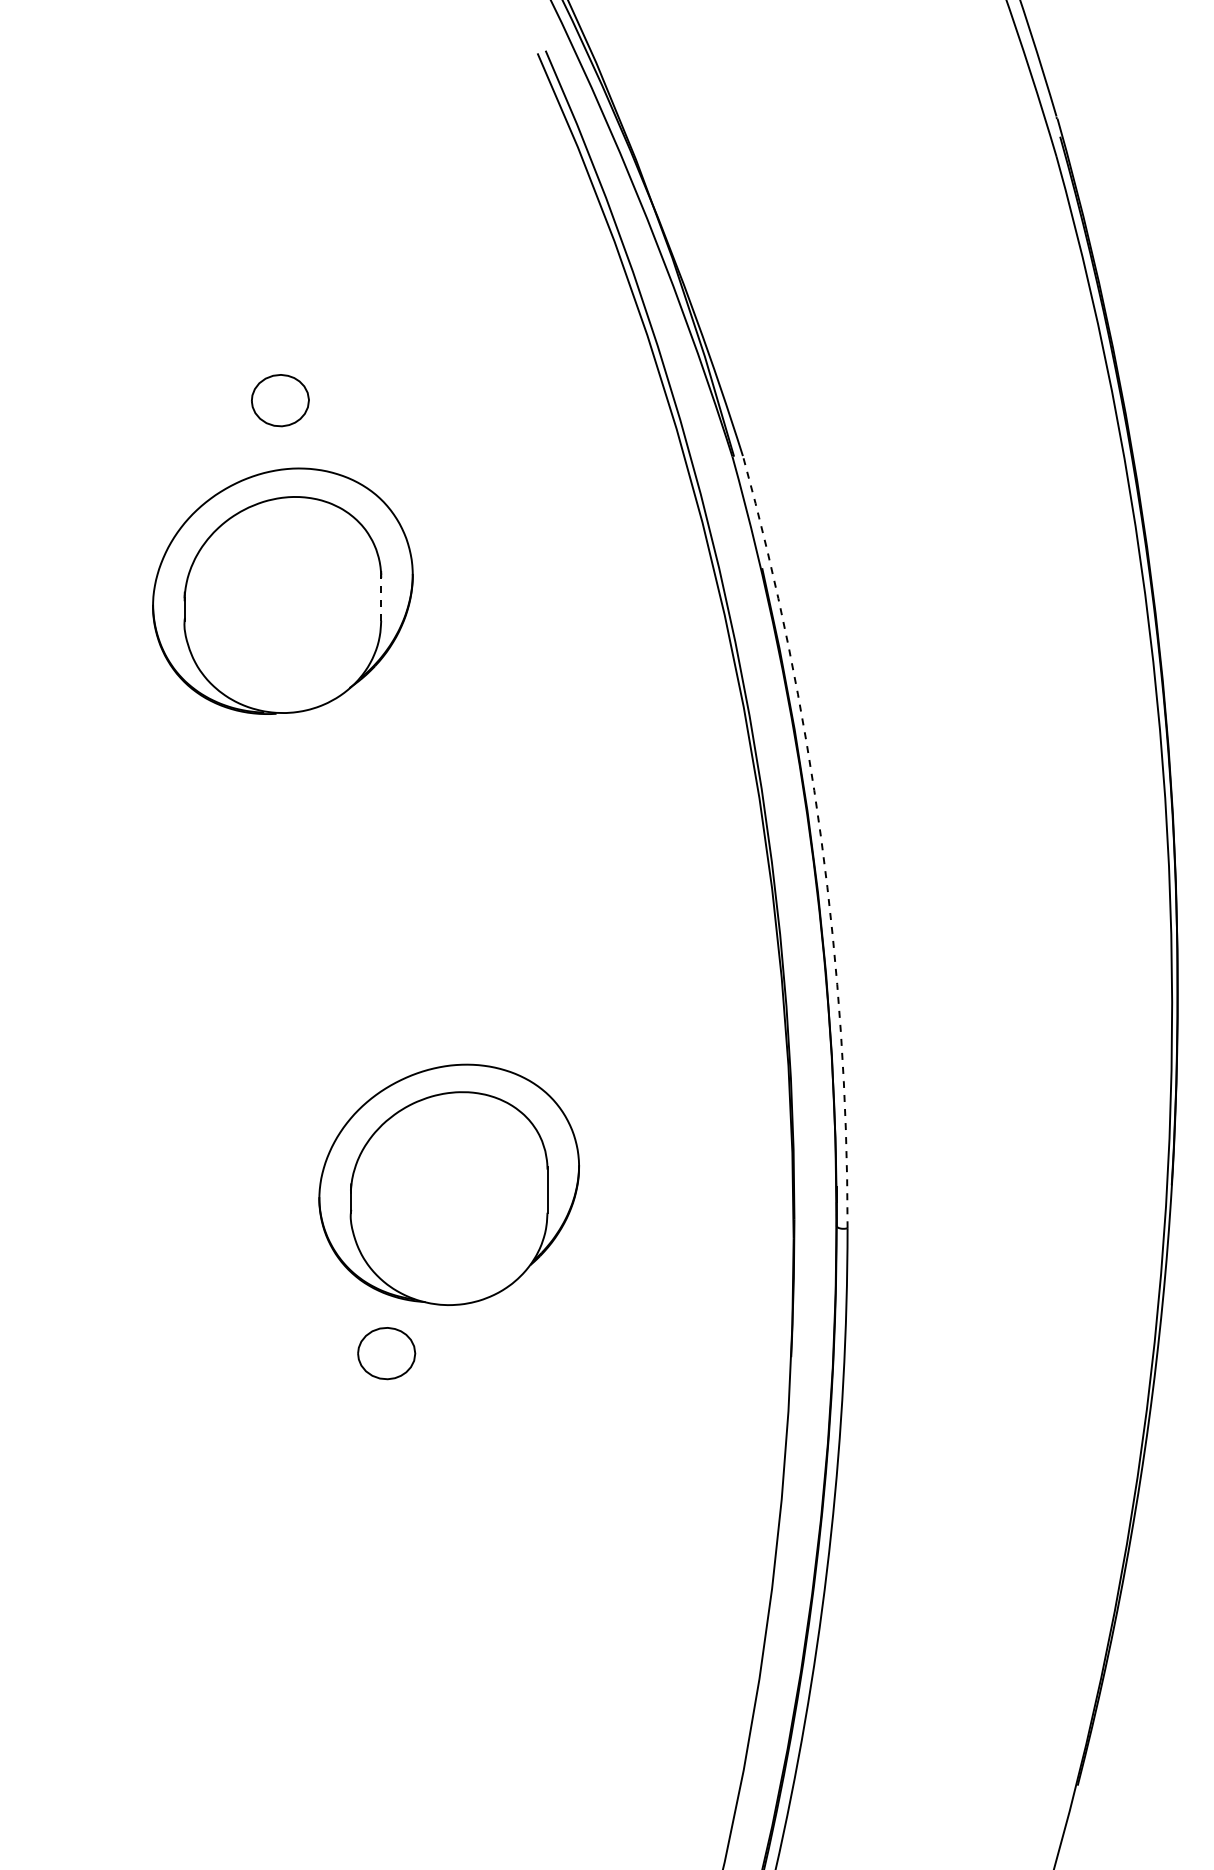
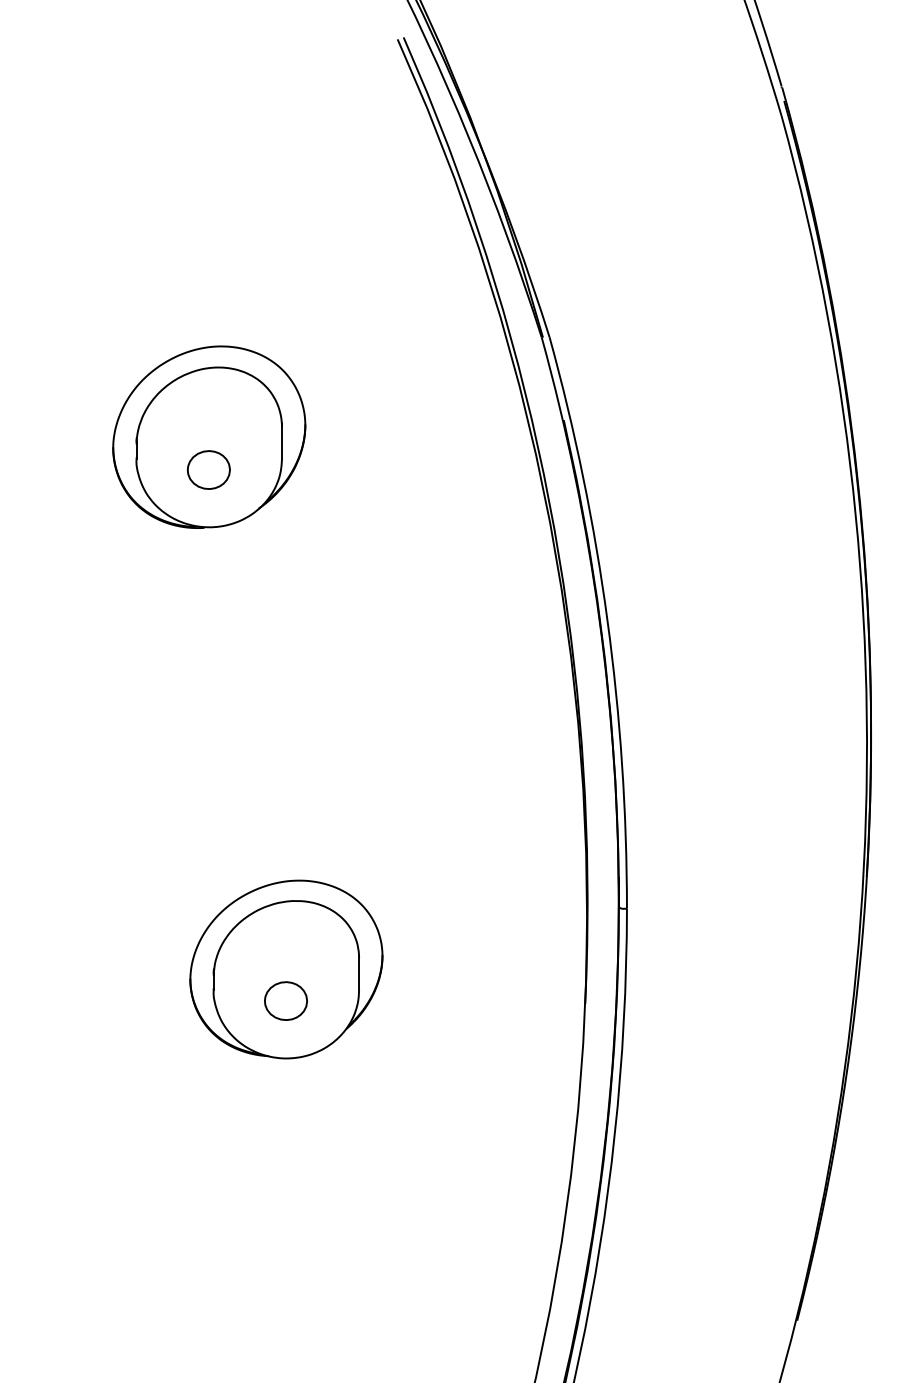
part: (280, 400) -> (208, 469), moved
line: (381, 597) -> (282, 441), dashed -> solid
arc: (821, 838) -> (607, 620), dashed -> solid
part: (448, 1184) -> (285, 969), moved

